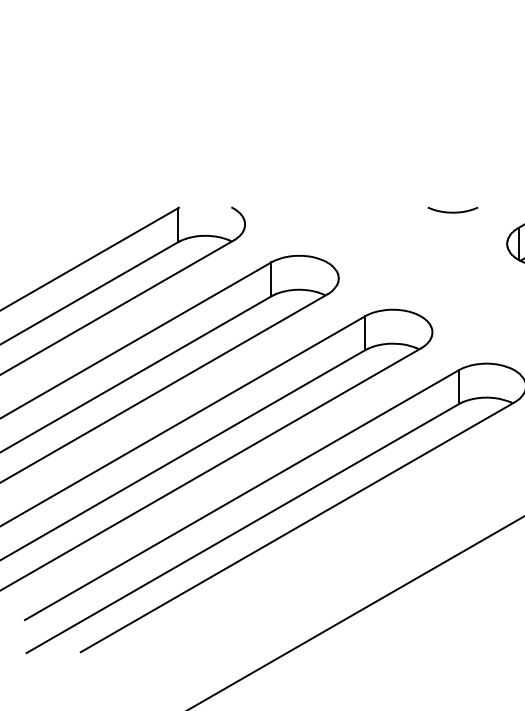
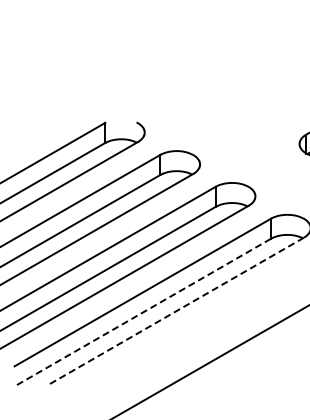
curve: (452, 210) -> (267, 124), removed
line: (297, 527) -> (175, 311), solid -> dashed
line: (241, 528) -> (142, 312), solid -> dashed

